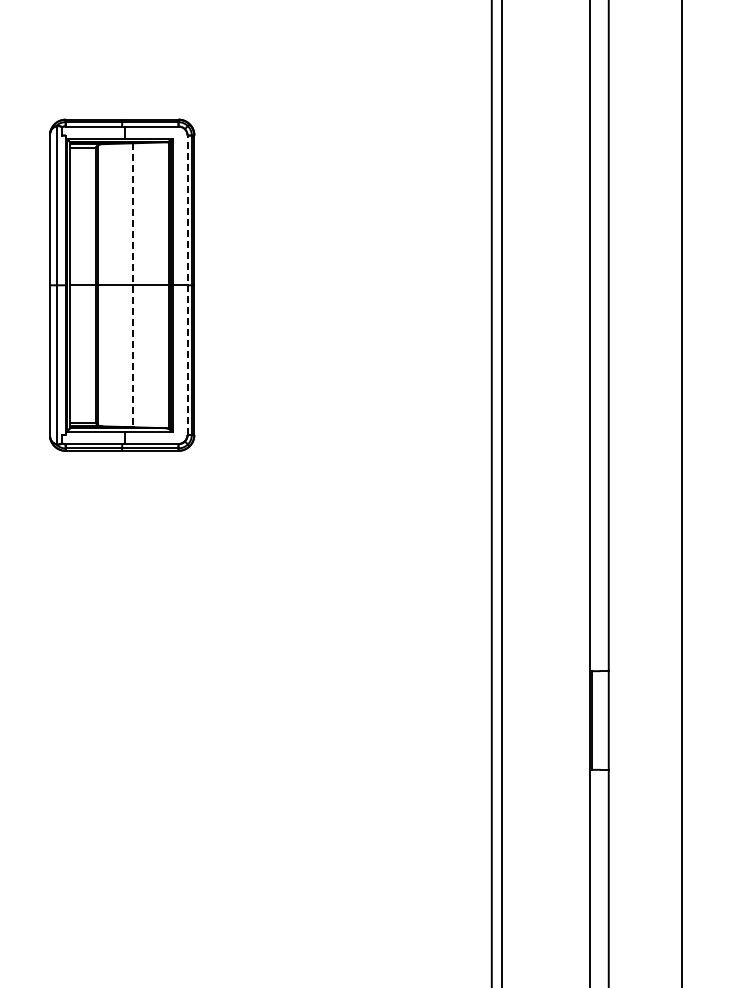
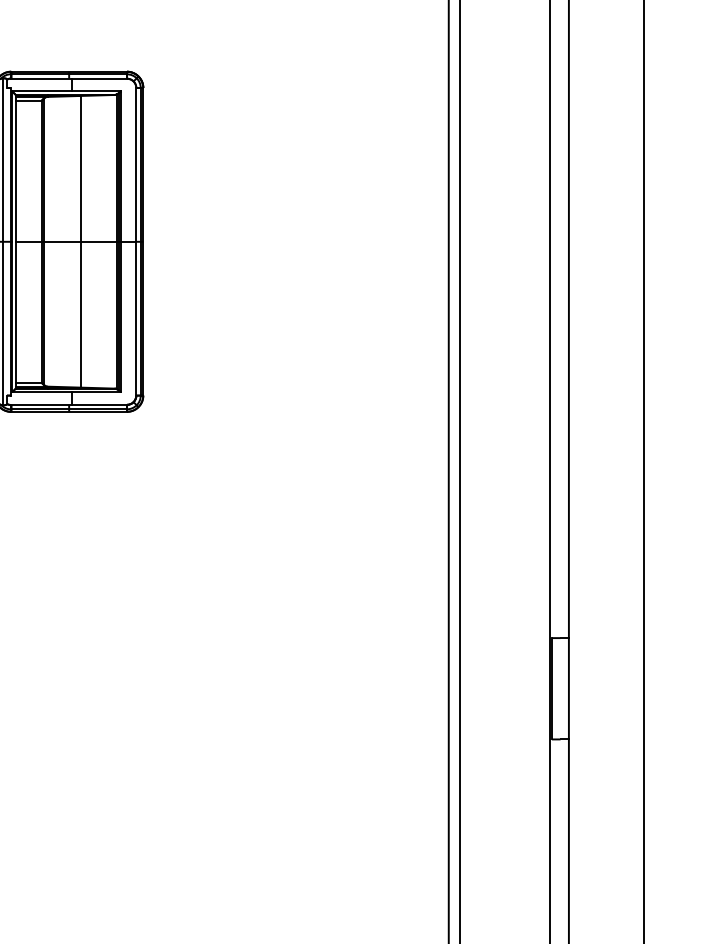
line: (133, 285) -> (80, 242), dashed -> solid
line: (187, 285) -> (136, 242), dashed -> solid

